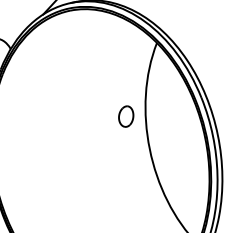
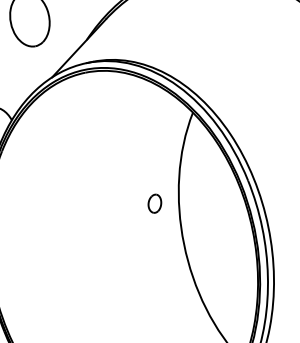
part: (125, 116) -> (154, 203), size x0.71

